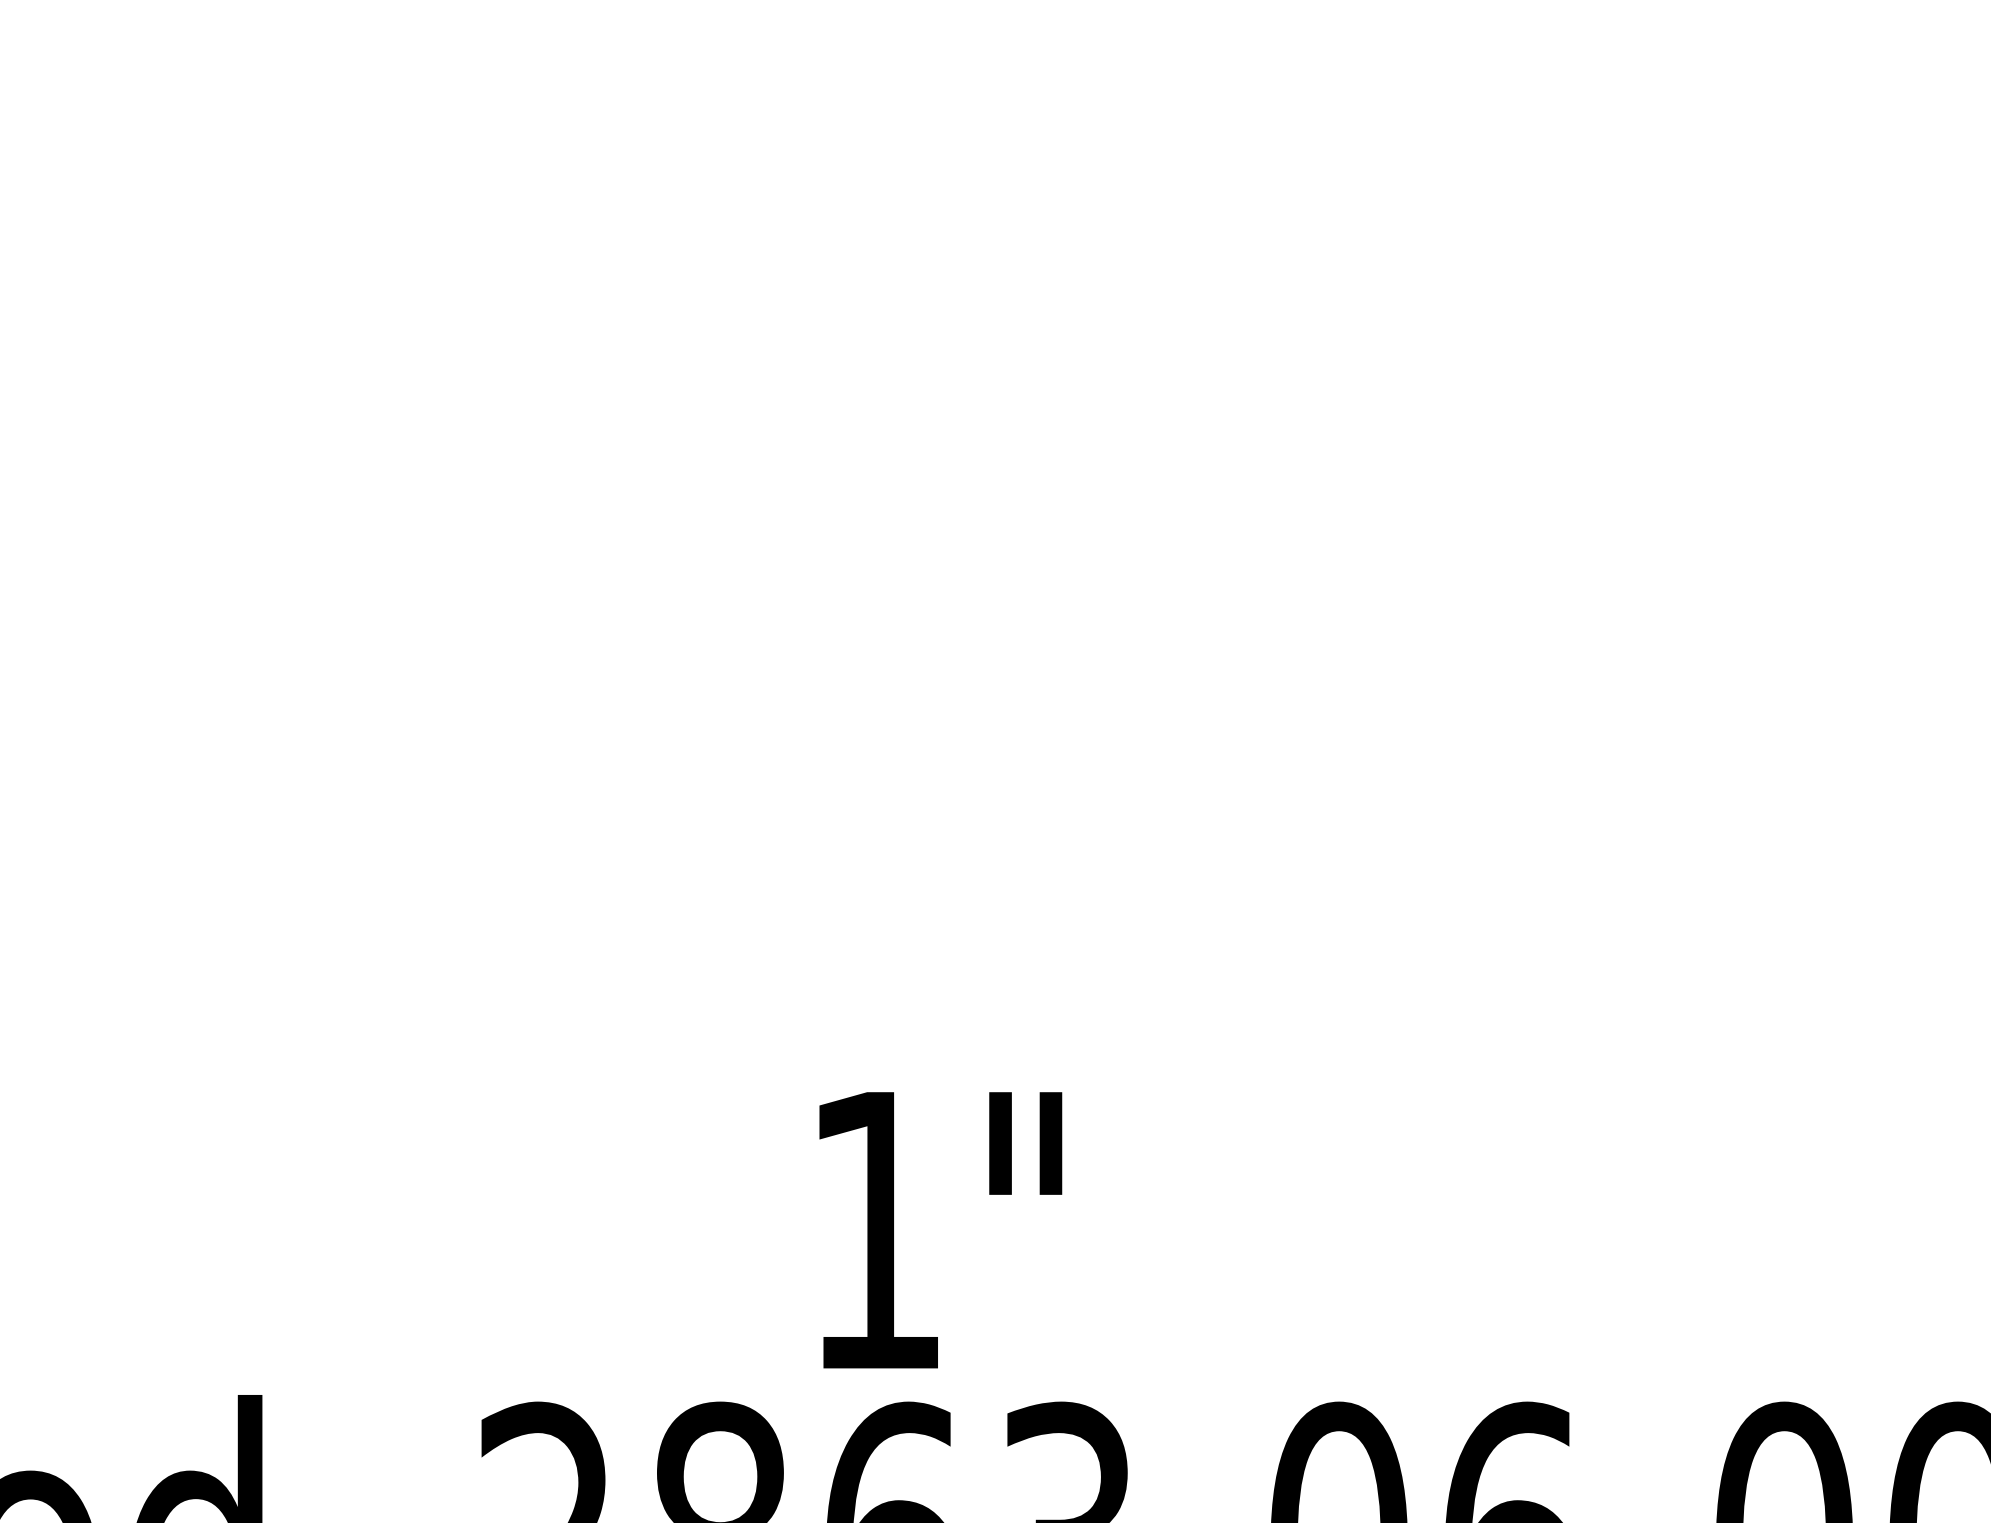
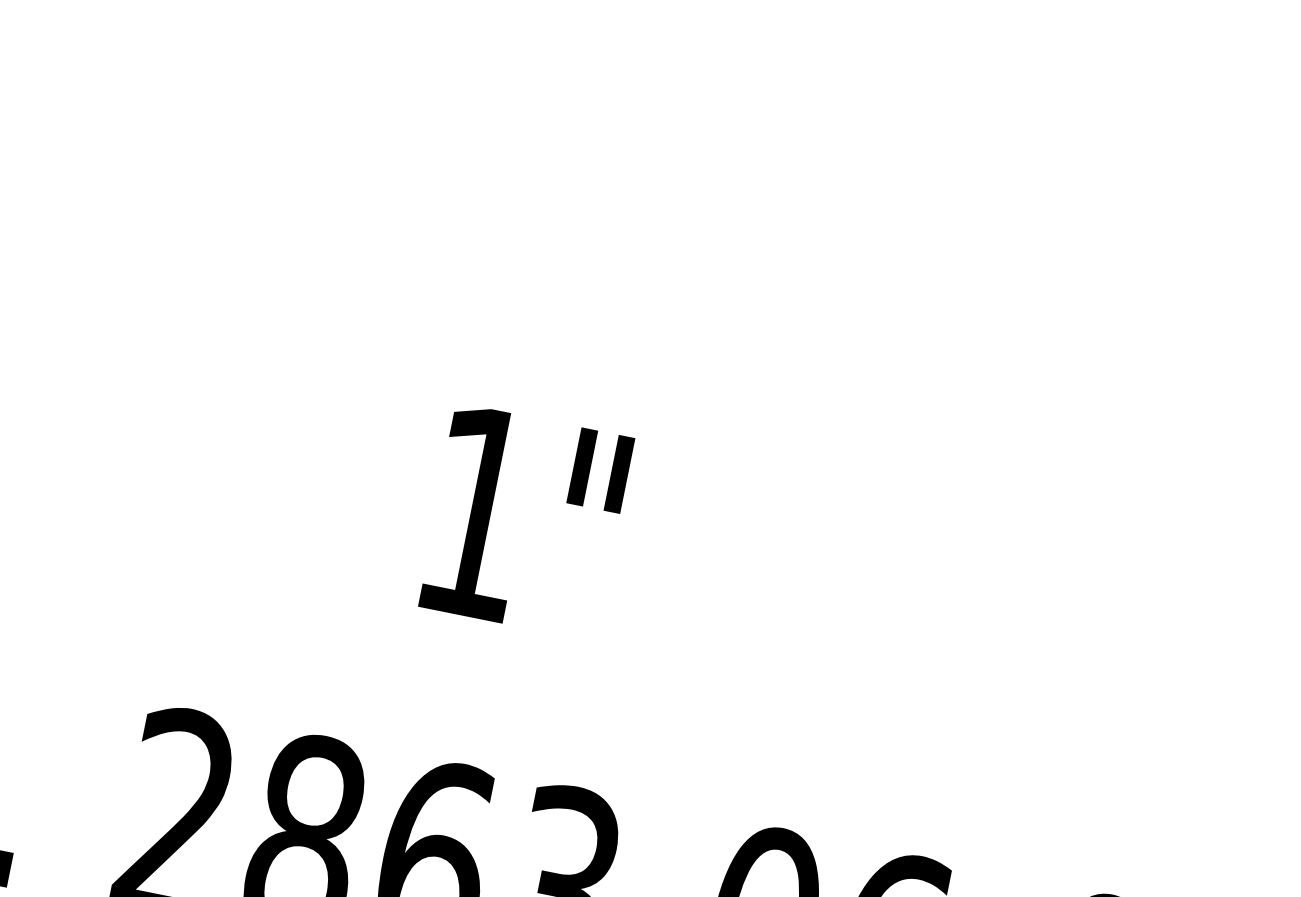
text: (940, 1230) -> (524, 522), moved

